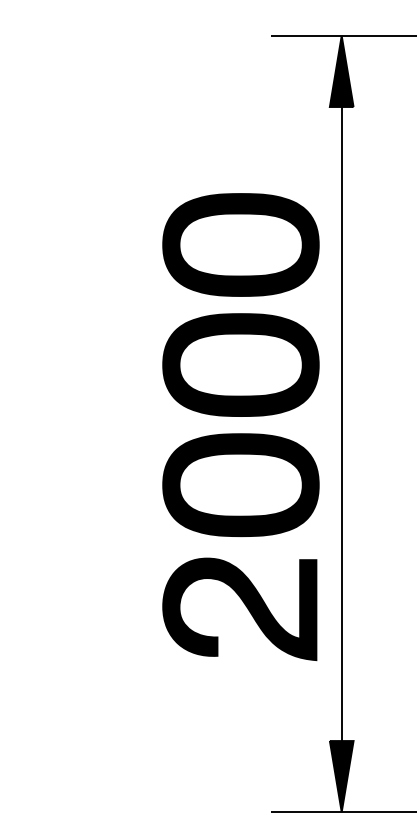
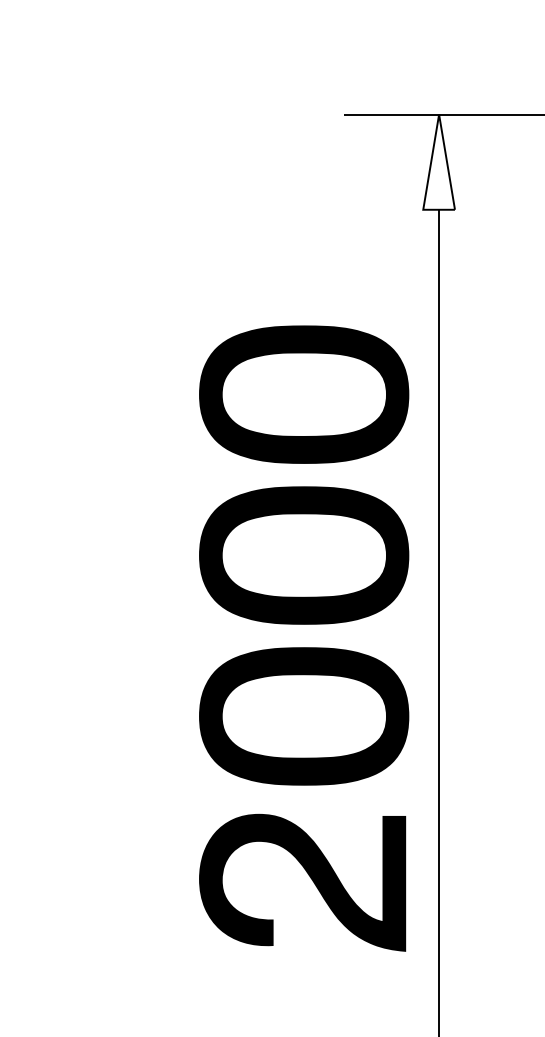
fill: (341, 70) -> (438, 160), removed

